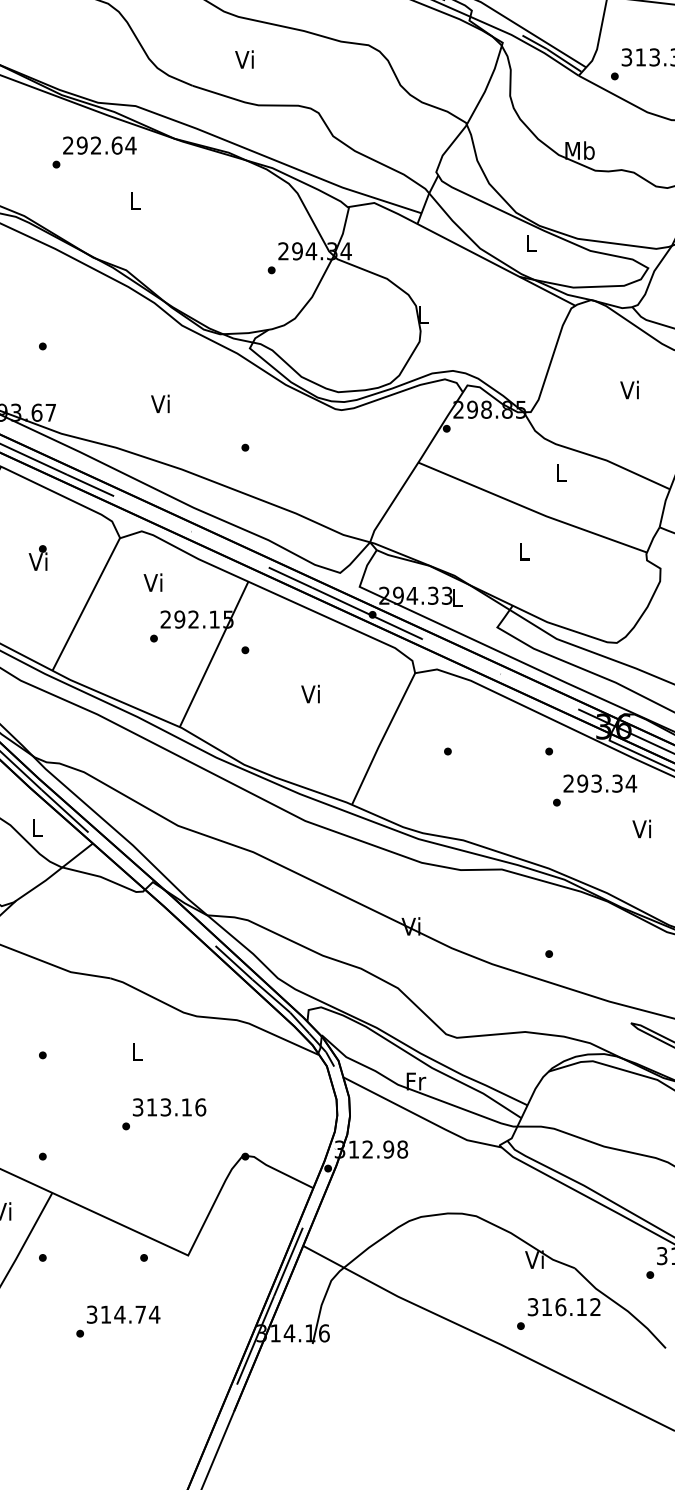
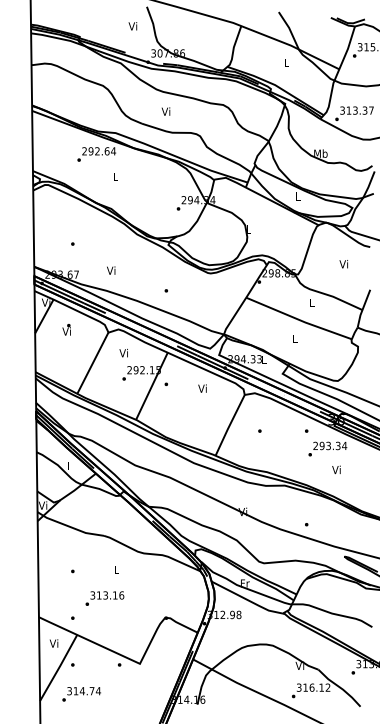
text: (161, 403) -> (111, 270), moved
text: (37, 557) -> (66, 329), moved
text: (310, 693) -> (202, 388), moved
text: (641, 828) -> (336, 469), moved
text: (163, 1113) -> (104, 598), moved
text: (117, 1321) -> (81, 694), moved

